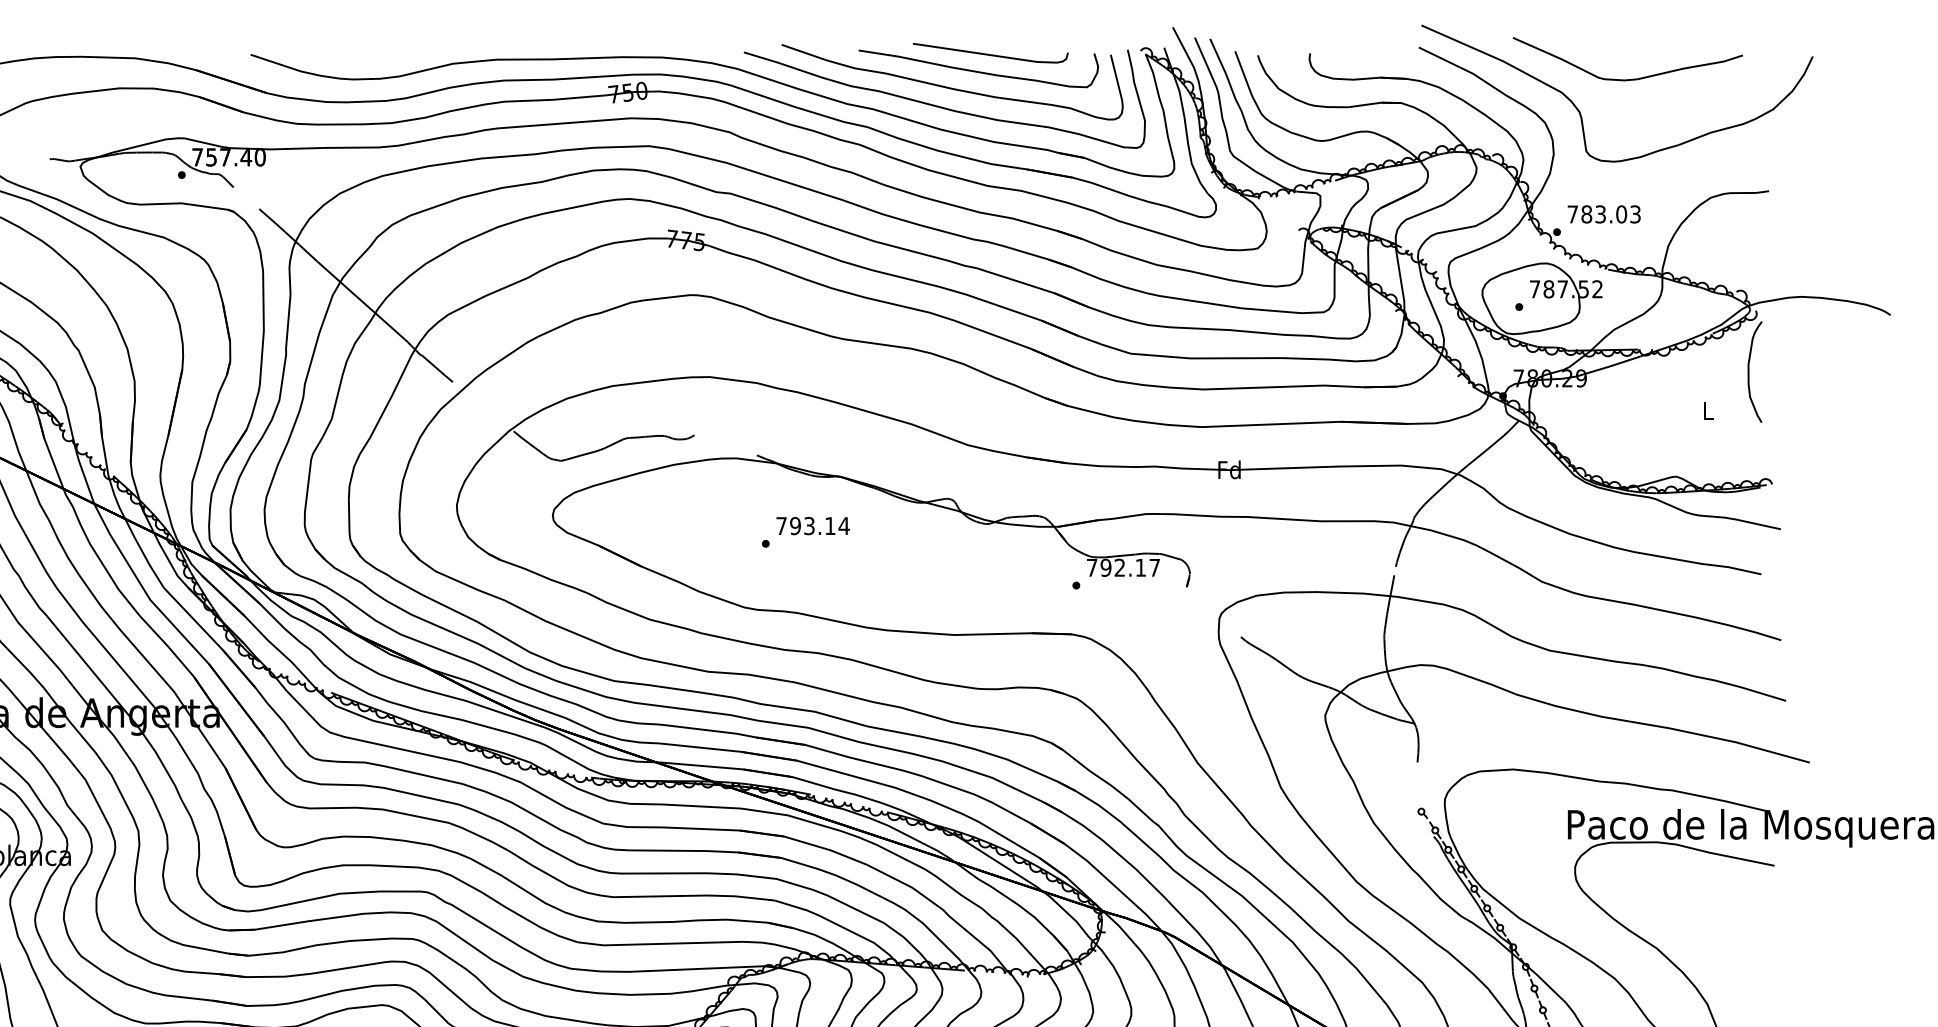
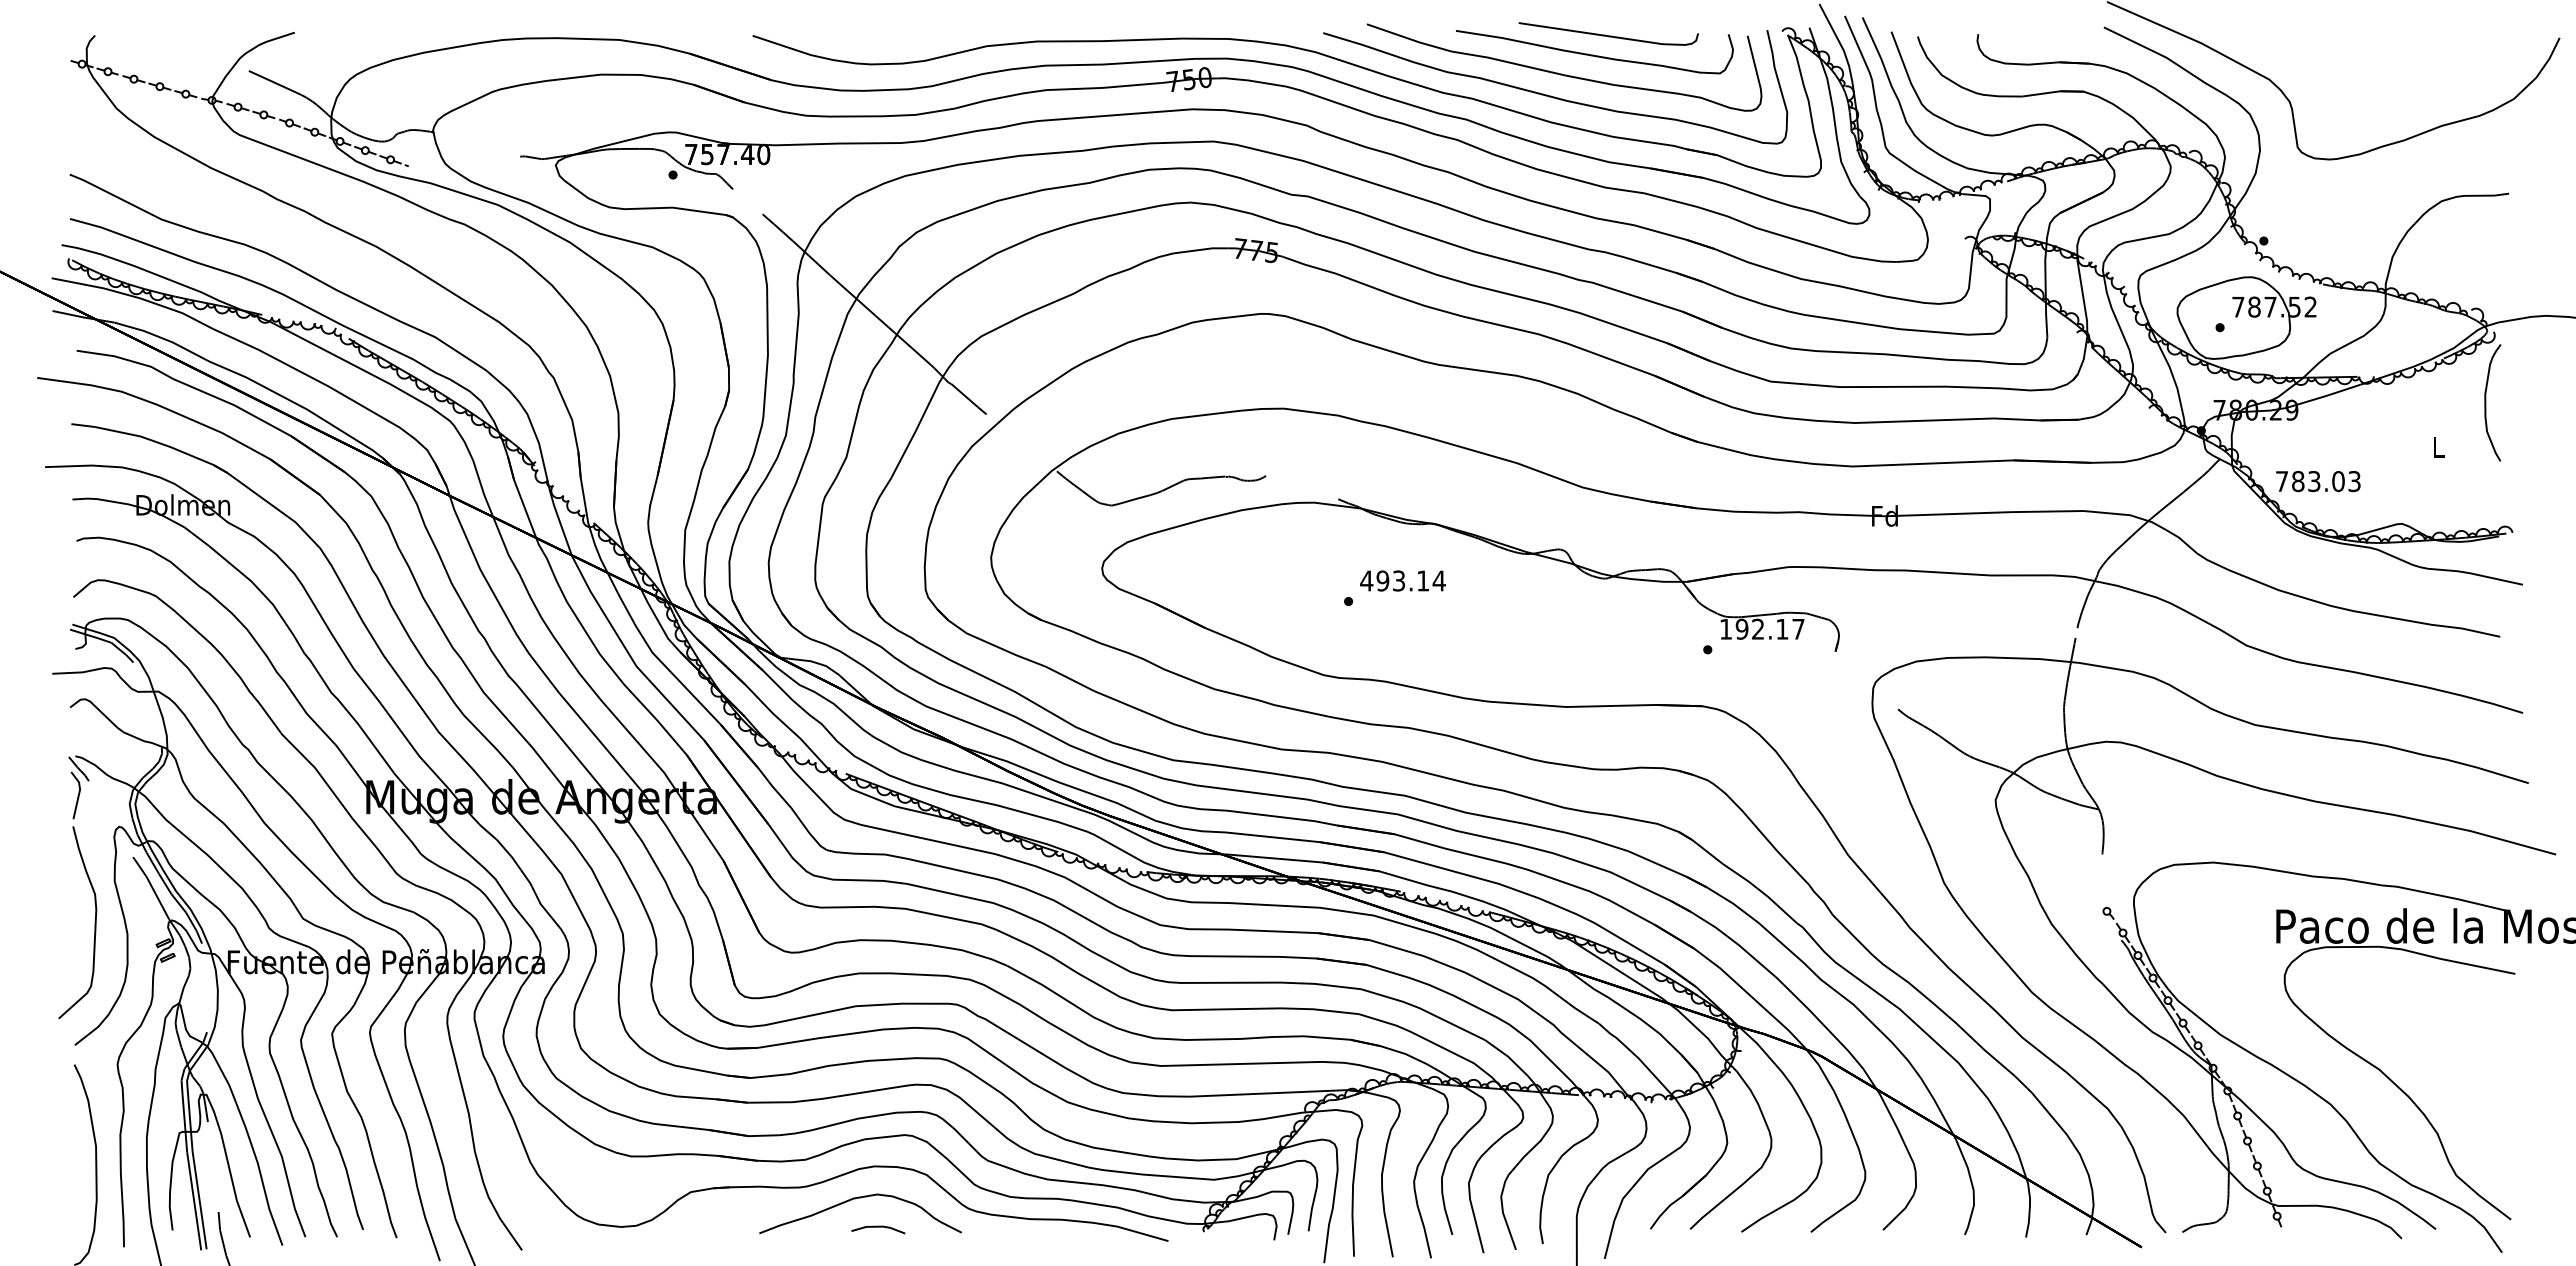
curve: (1631, 78) -> (2350, 63), removed
text: (1604, 214) -> (2318, 481), moved
text: (781, 525) -> (1366, 580), 793.14 -> 493.14
text: (1091, 568) -> (1725, 629), 792.17 -> 192.17

